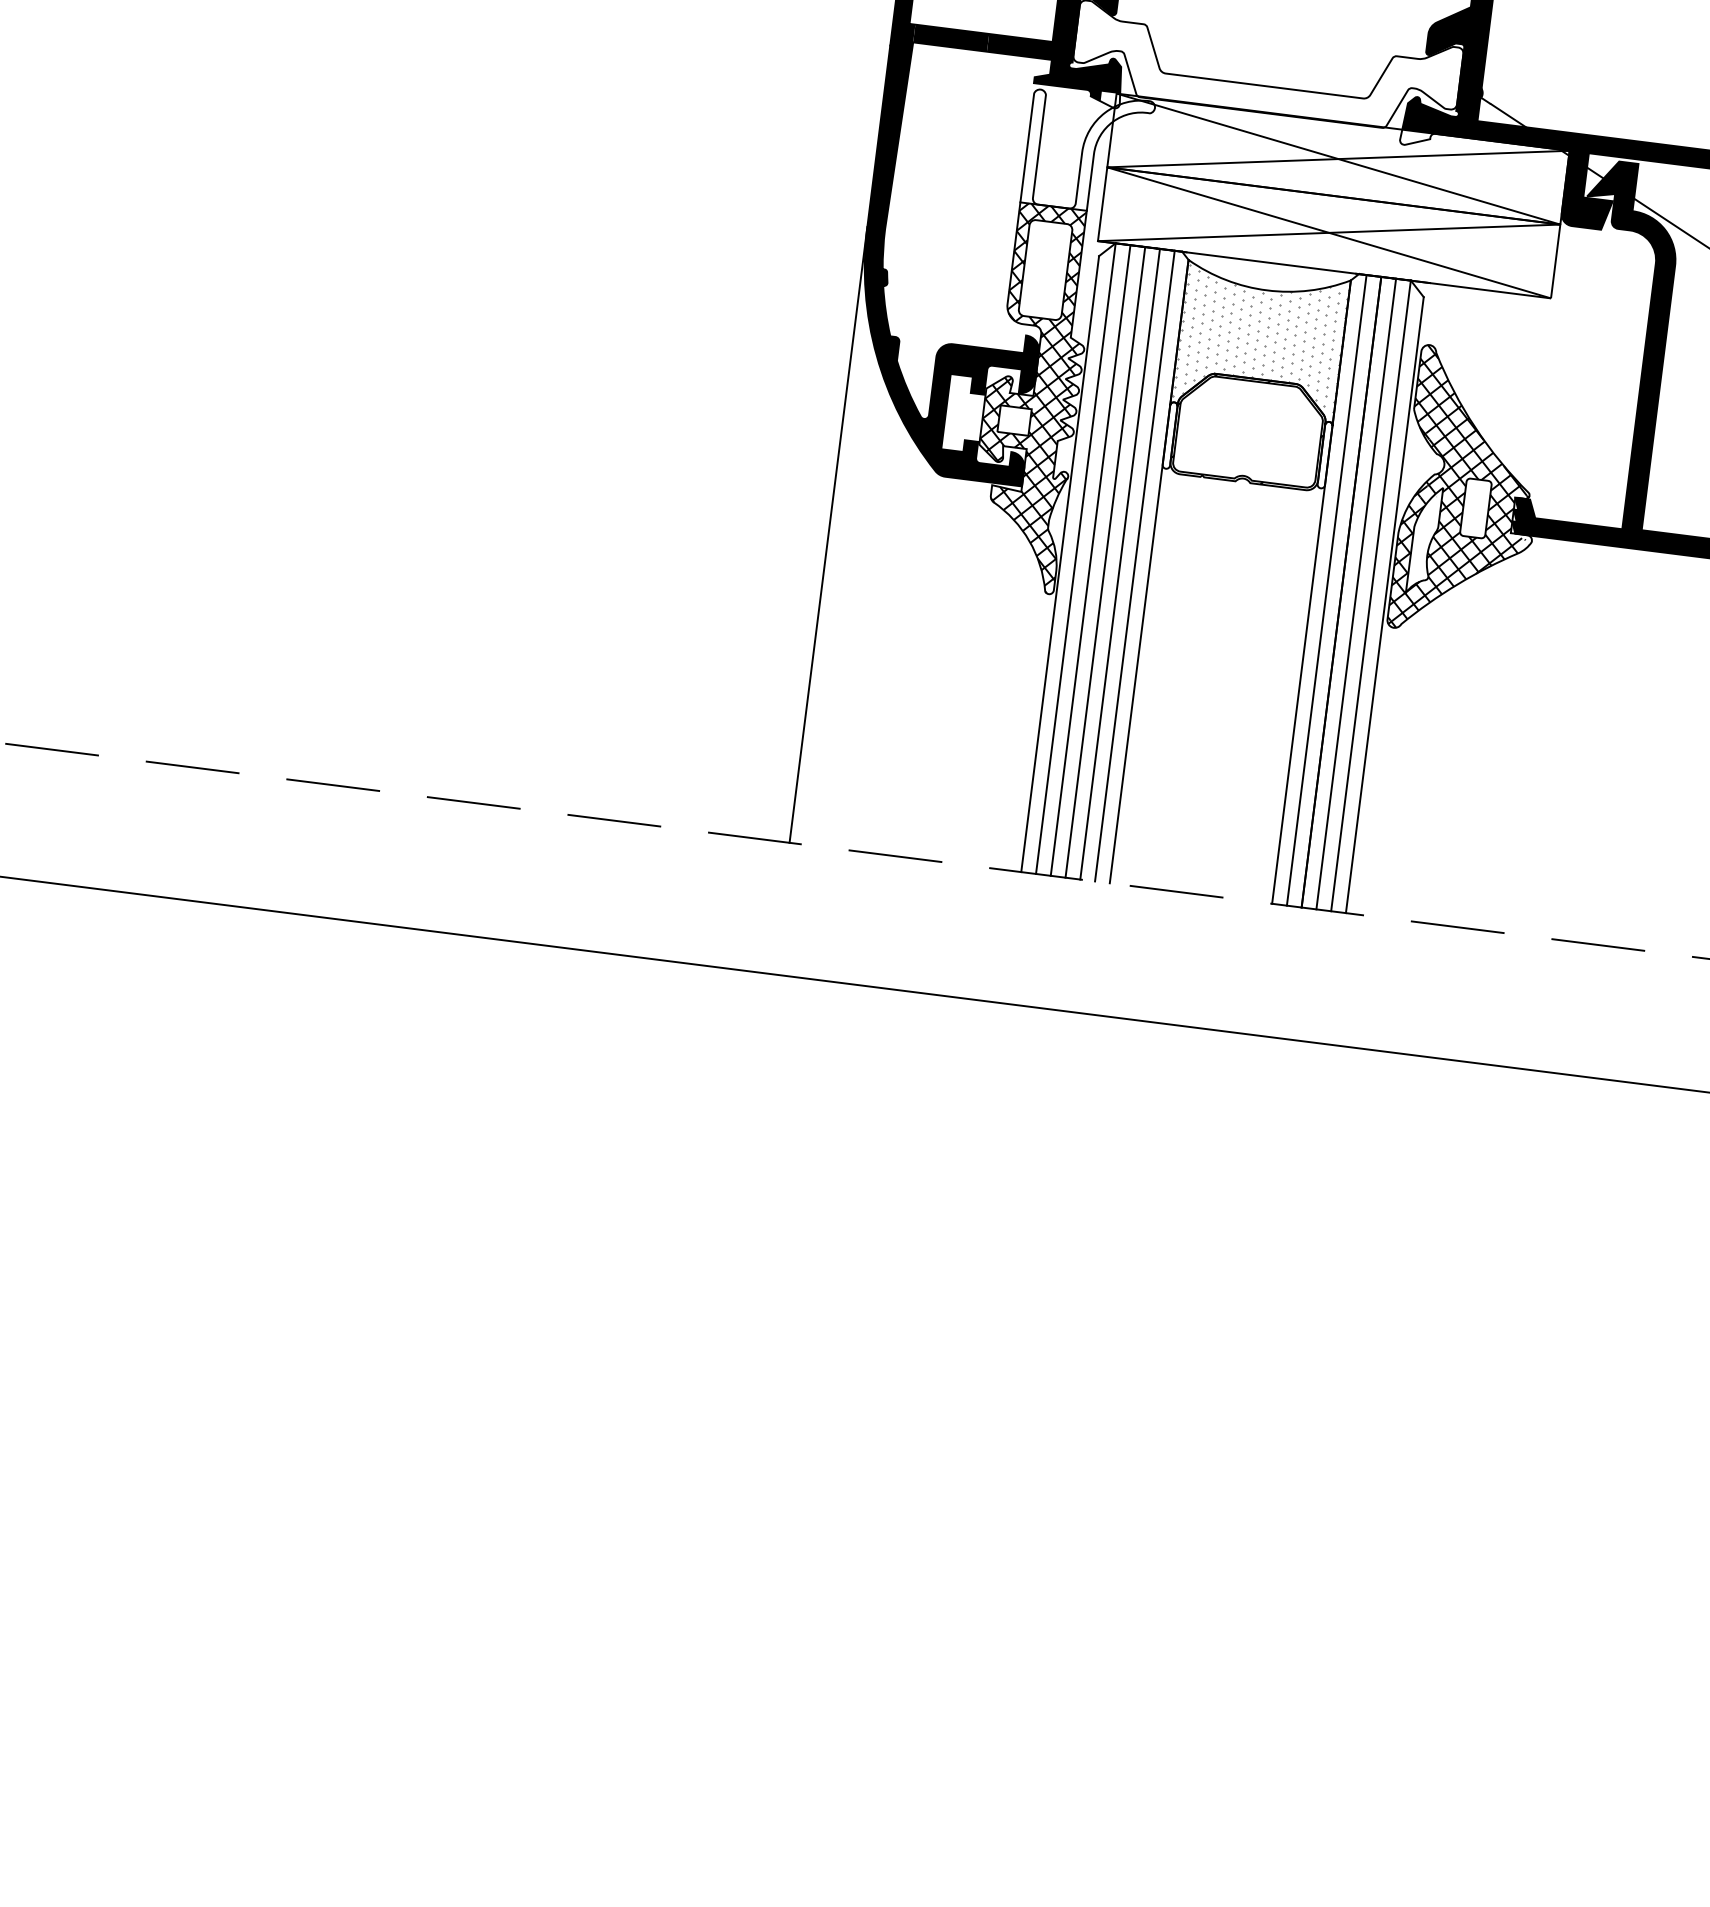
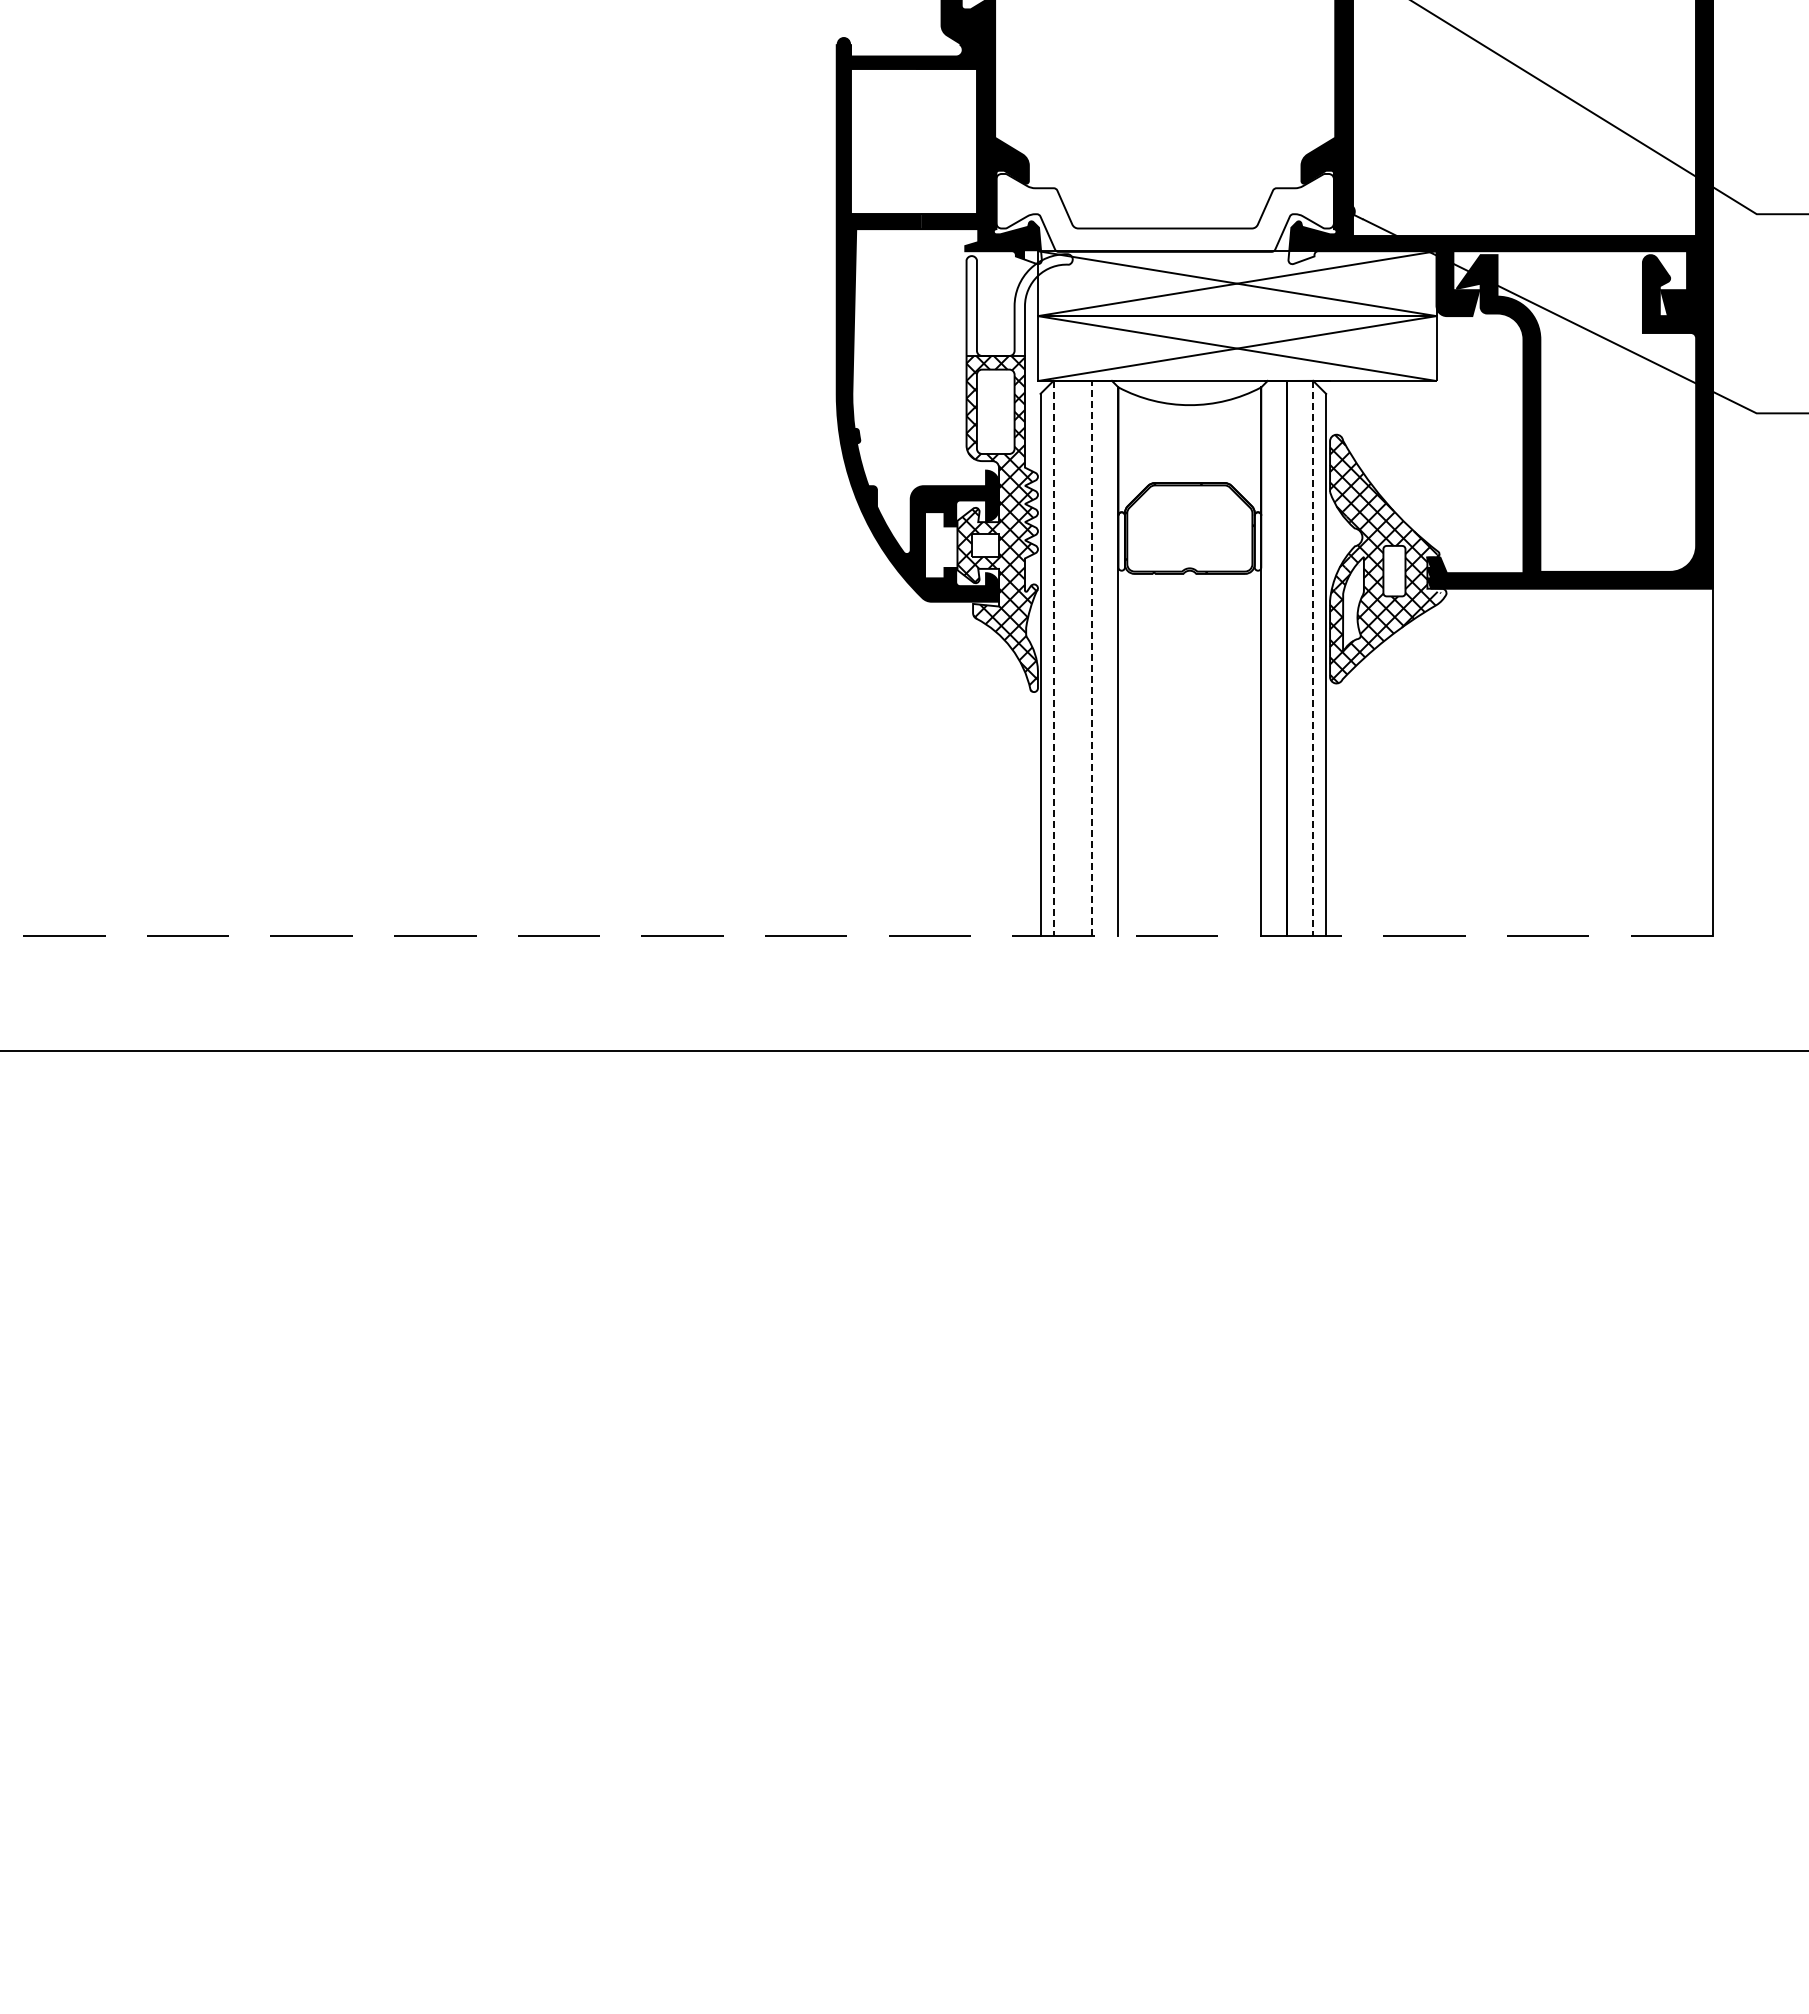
hatch: (1261, 343) -> (1190, 451), removed
line: (828, 534) -> (836, 664), removed
line: (1075, 558) -> (1053, 658), solid -> dashed
line: (1090, 559) -> (1066, 657), removed
line: (1105, 561) -> (1079, 657), removed
line: (1120, 563) -> (1092, 657), solid -> dashed
line: (1135, 565) -> (1105, 657), removed
line: (1327, 590) -> (1274, 658), removed
line: (1356, 593) -> (1300, 657), removed
line: (1371, 596) -> (1313, 658), solid -> dashed

